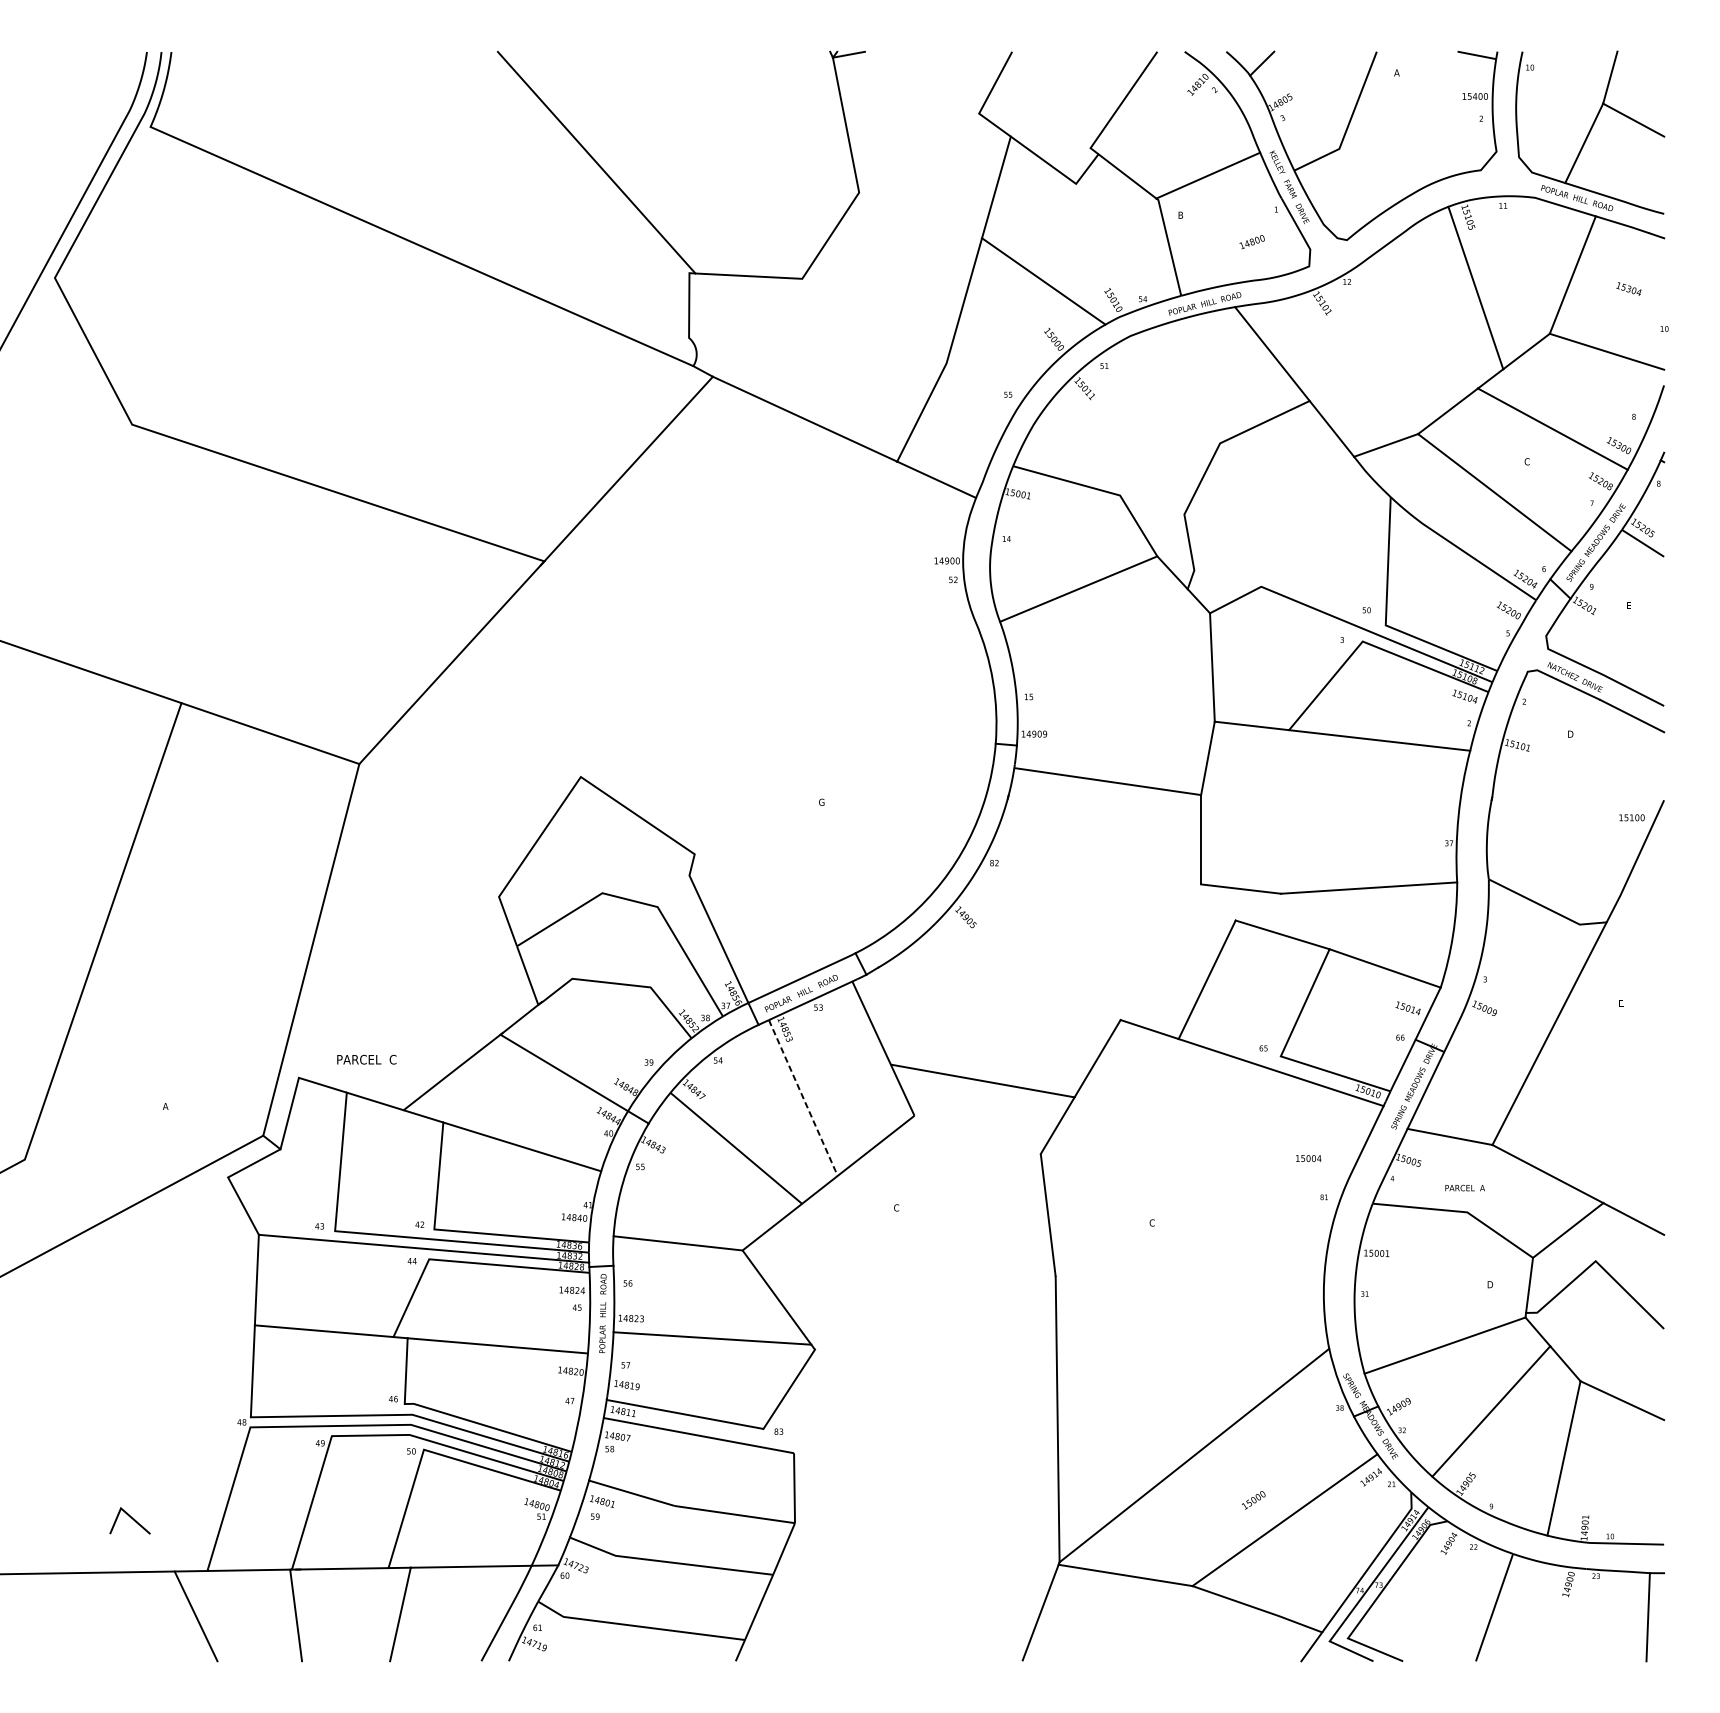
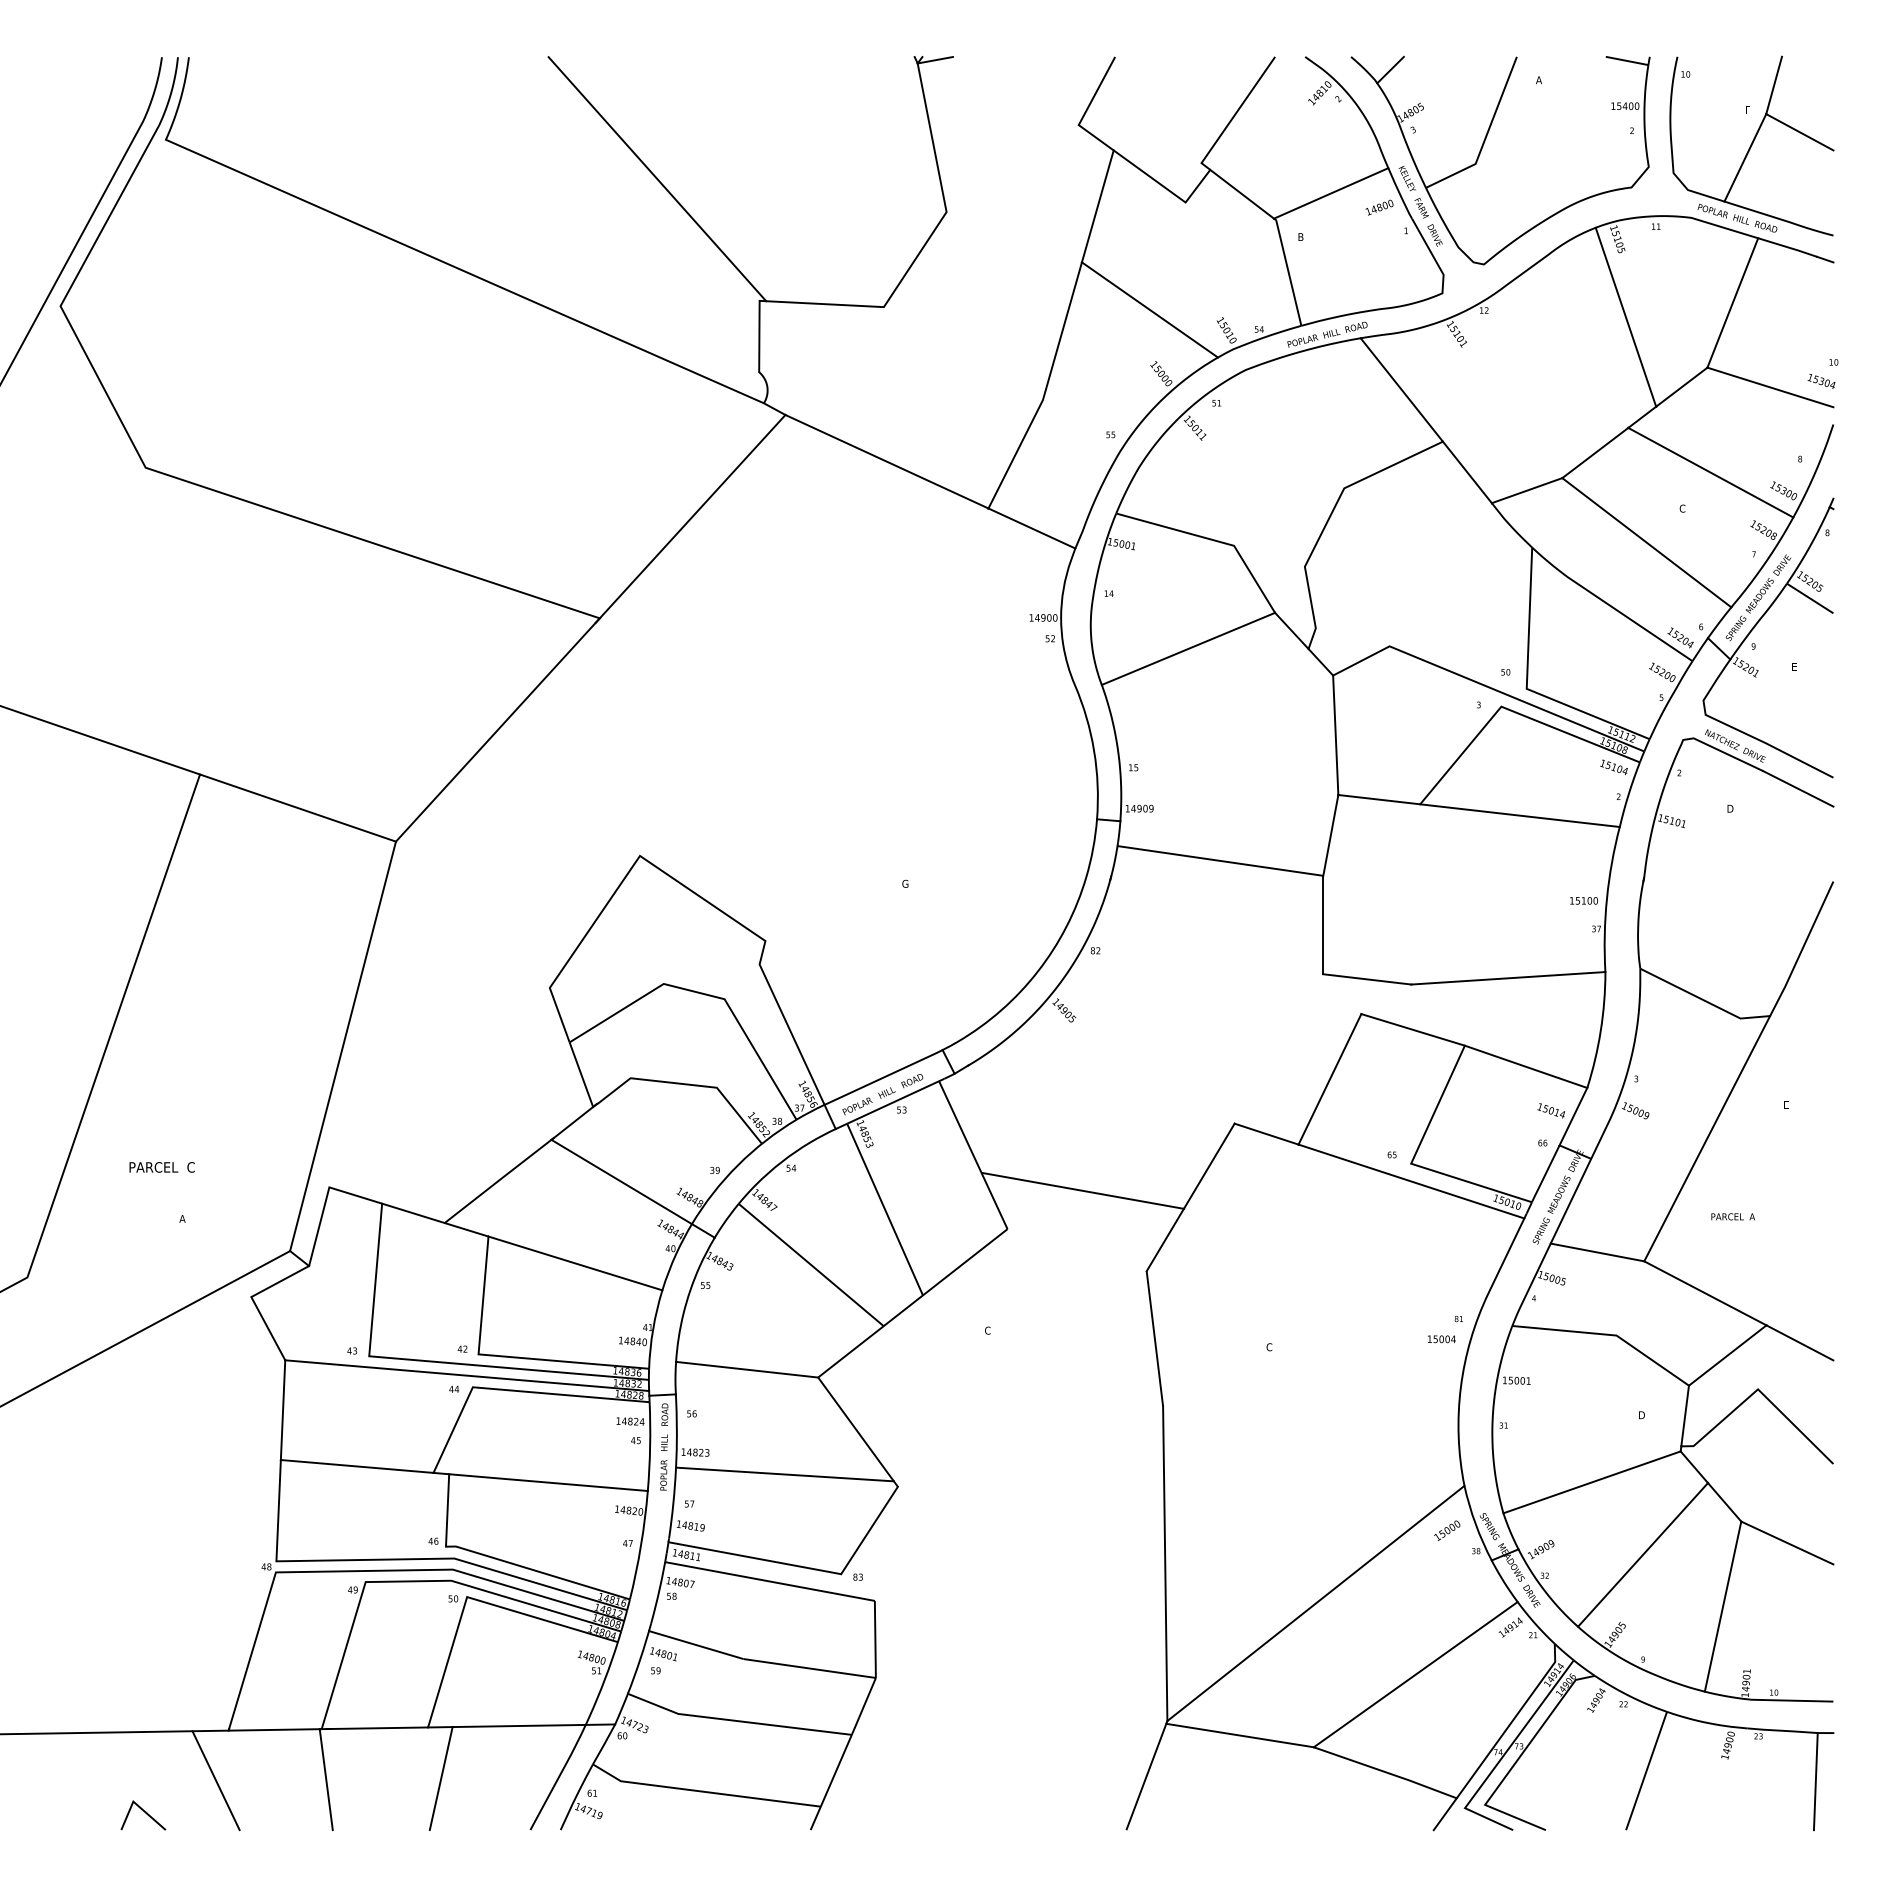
text: (1252, 241) -> (1379, 207), moved
text: (1628, 289) -> (1821, 381), moved
text: (1631, 817) -> (1583, 900), moved
text: (366, 1059) -> (161, 1167), moved
line: (803, 1097) -> (885, 1209), dashed -> solid
text: (1308, 1158) -> (1441, 1339), moved
text: (1464, 1187) -> (1732, 1216), moved
text: (1253, 1500) -> (1447, 1530), moved
line: (132, 1519) -> (145, 1813), moved

